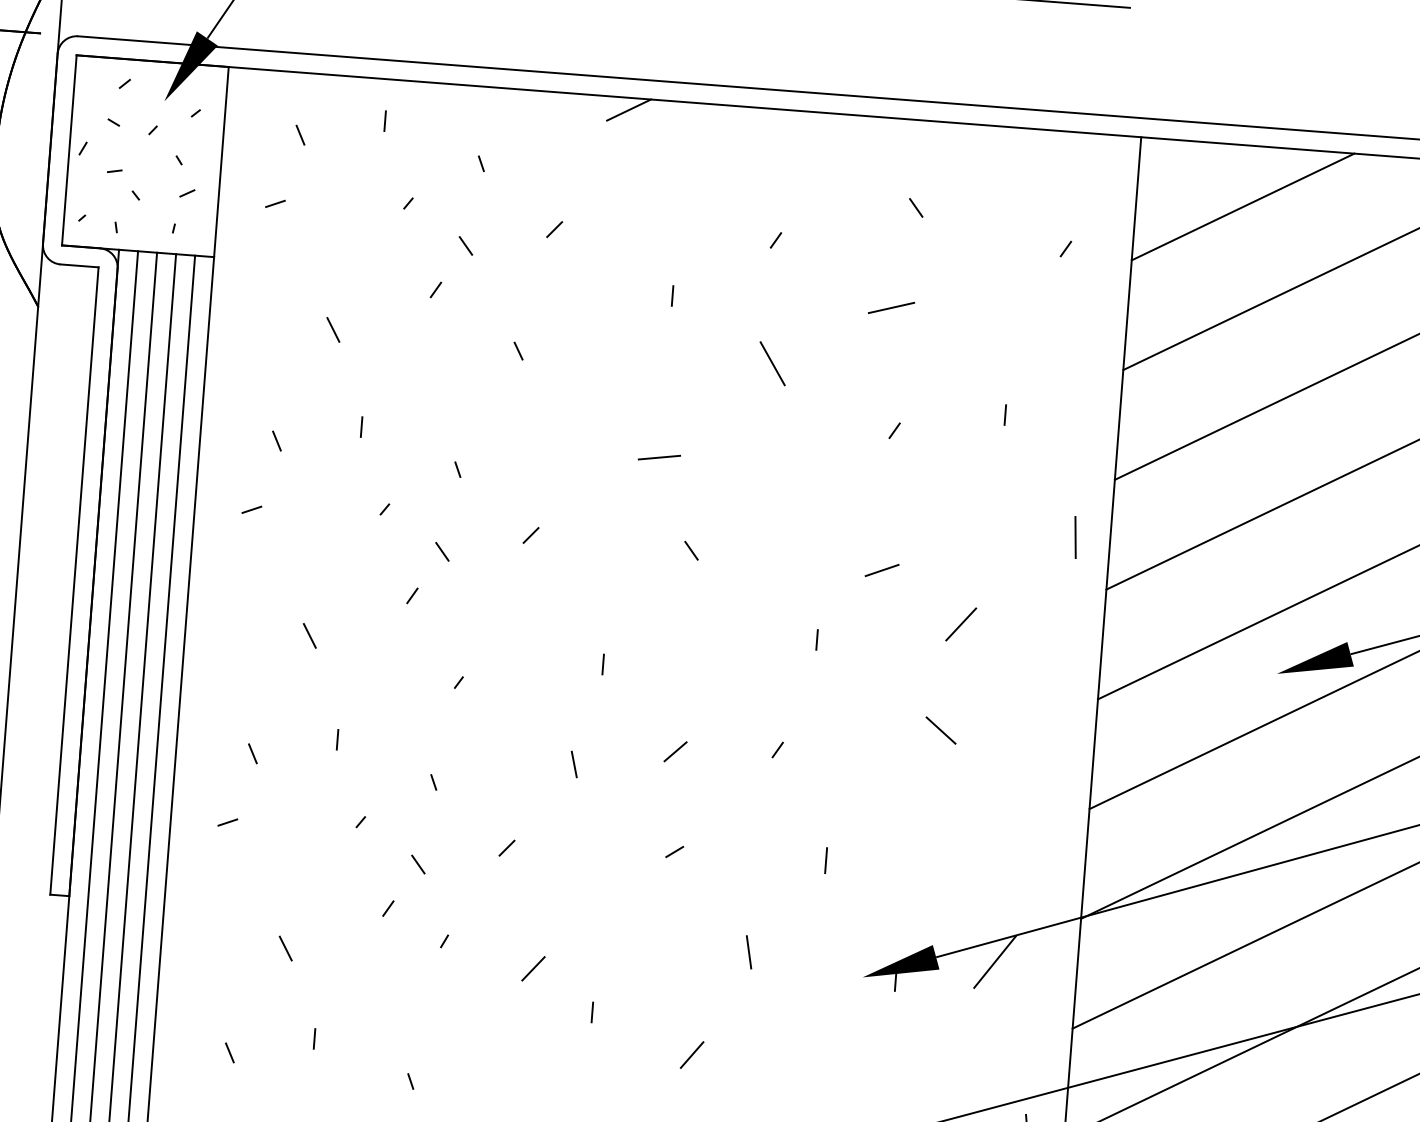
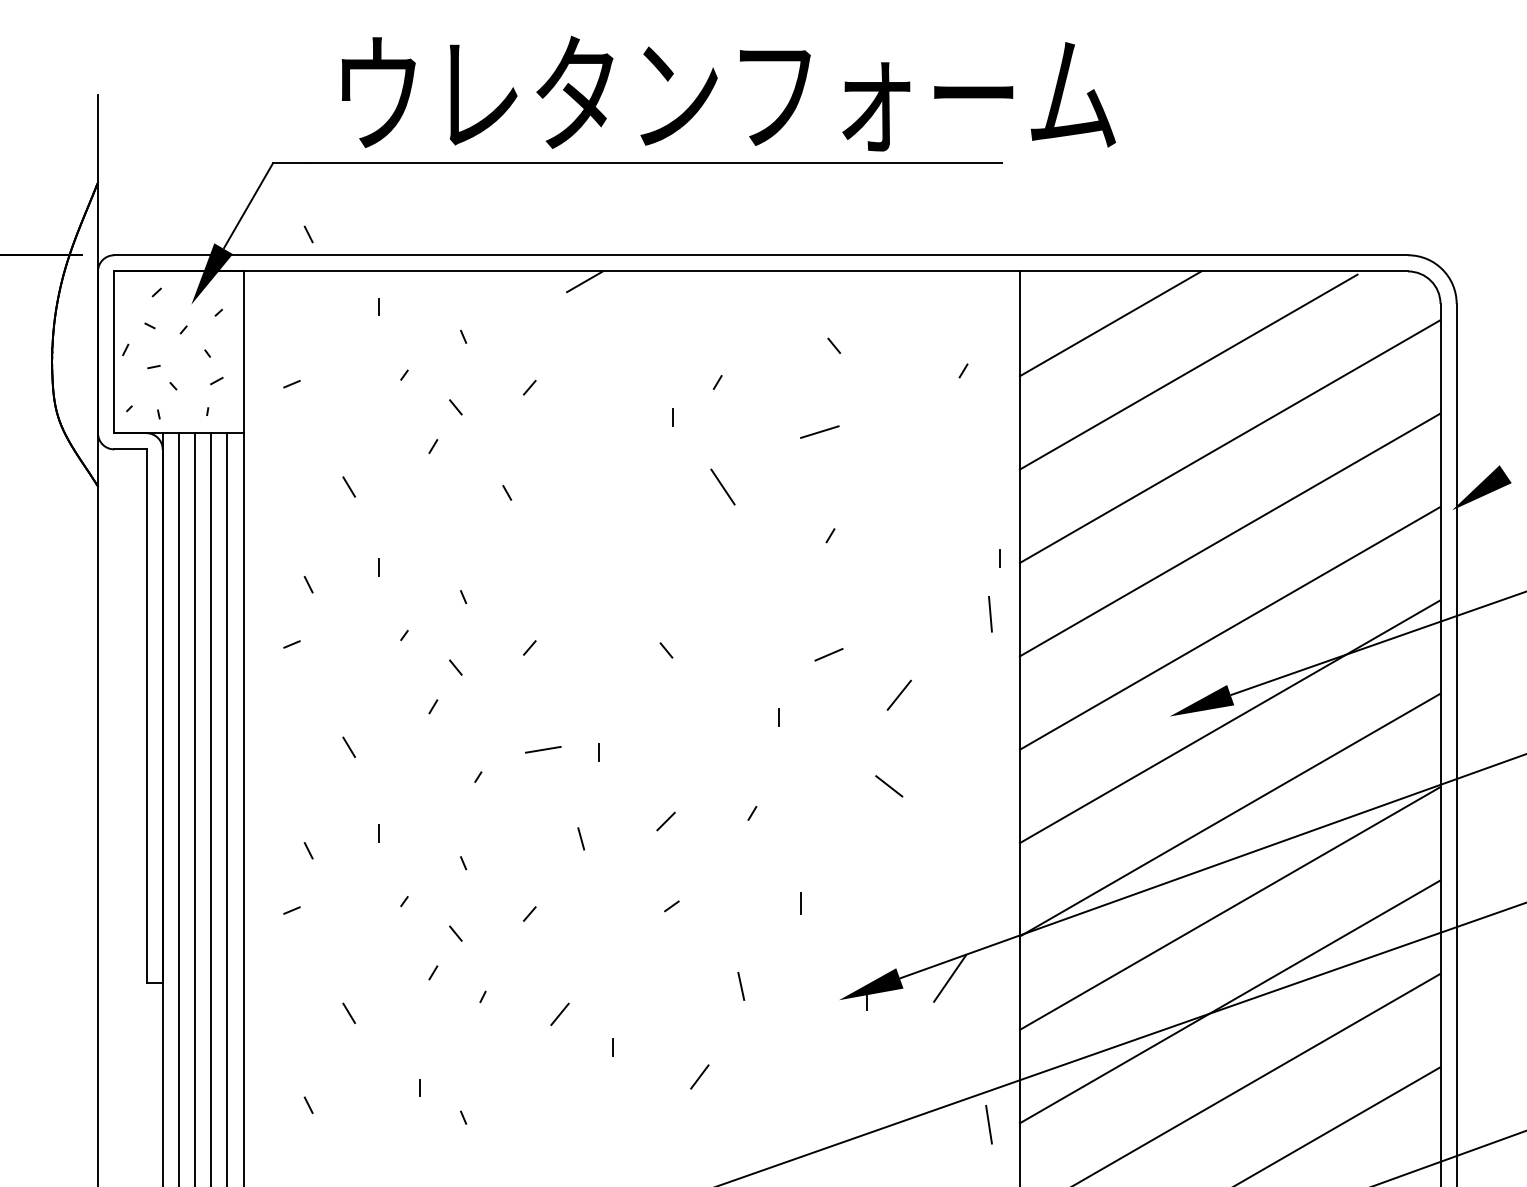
line: (300, 135) -> (308, 234), moved
line: (672, 296) -> (672, 417), moved
line: (1004, 415) -> (999, 558), moved
line: (659, 457) -> (543, 749), moved
line: (313, 1038) -> (419, 1087), moved

